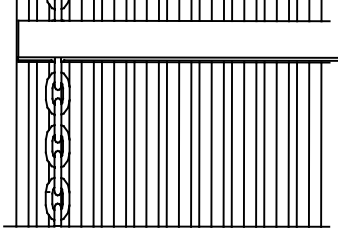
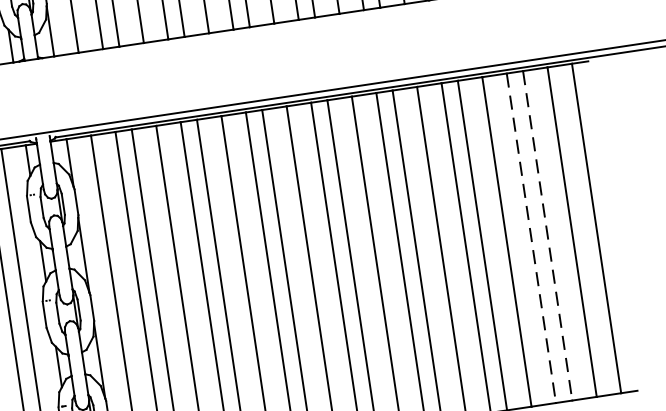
line: (288, 145) -> (531, 240), solid -> dashed
line: (296, 145) -> (547, 237), solid -> dashed

